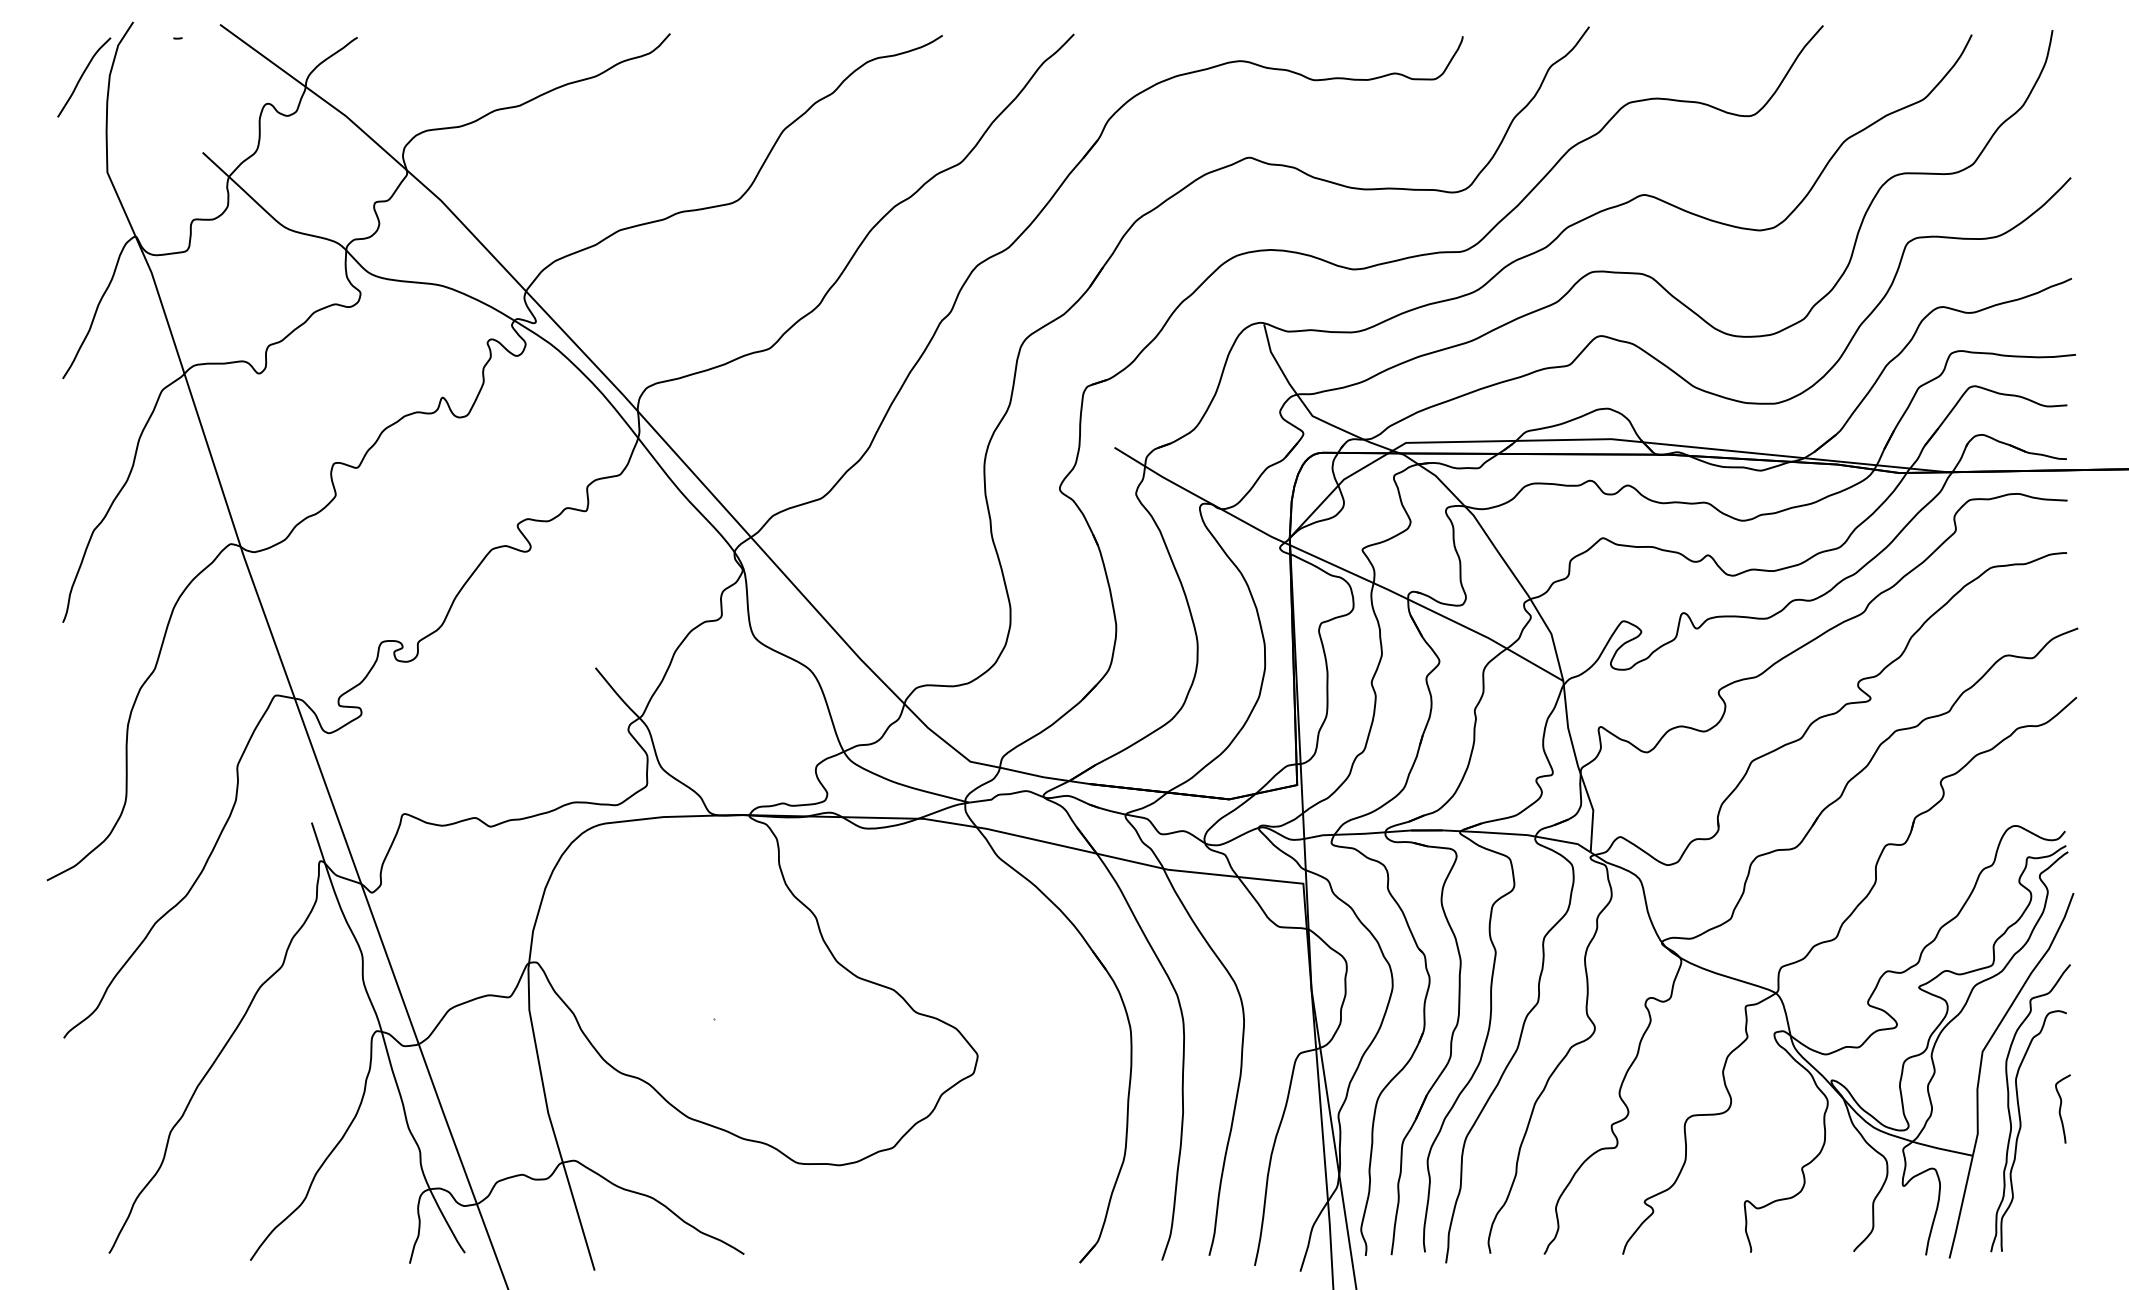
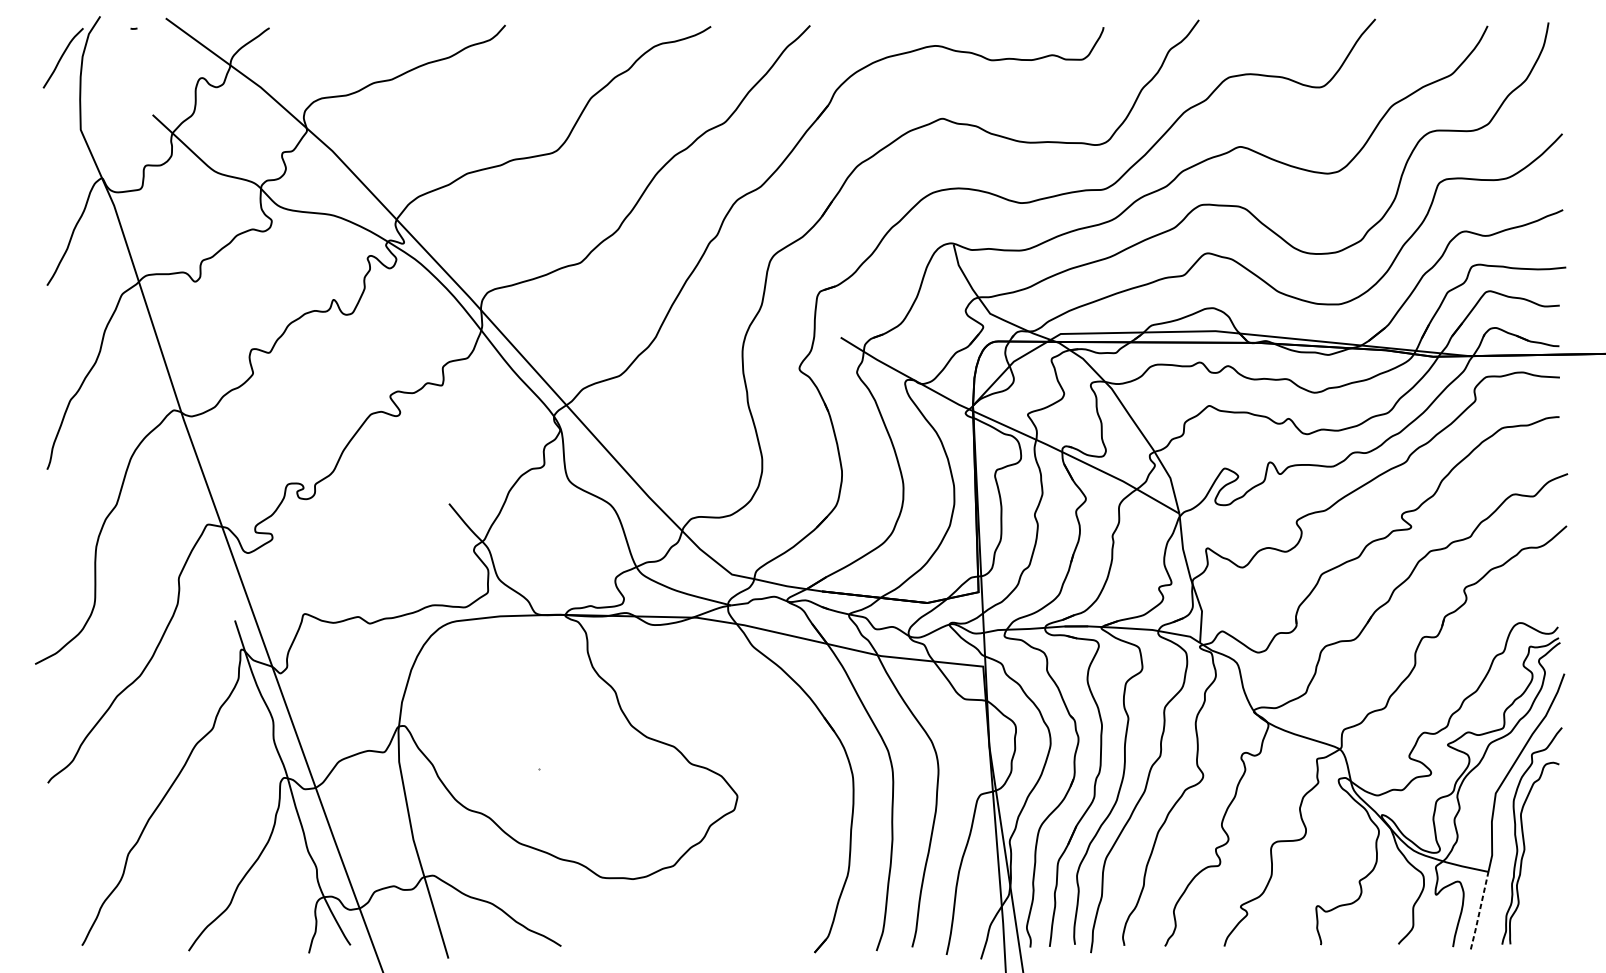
curve: (2061, 1108) -> (1555, 836), removed
line: (1961, 1207) -> (1479, 910), solid -> dashed

